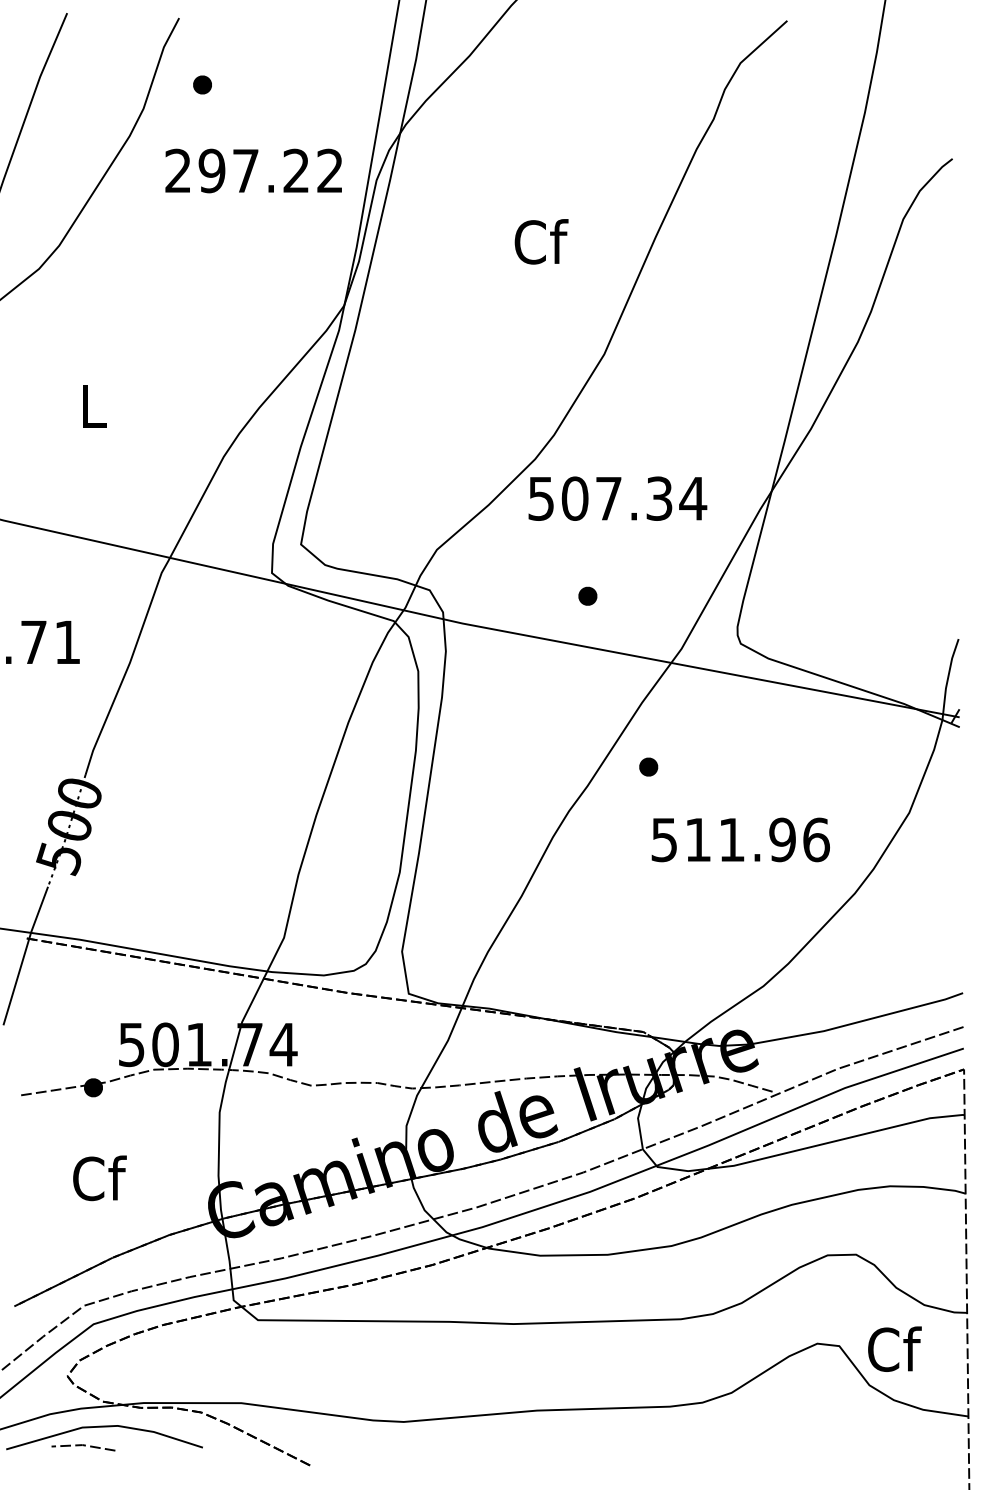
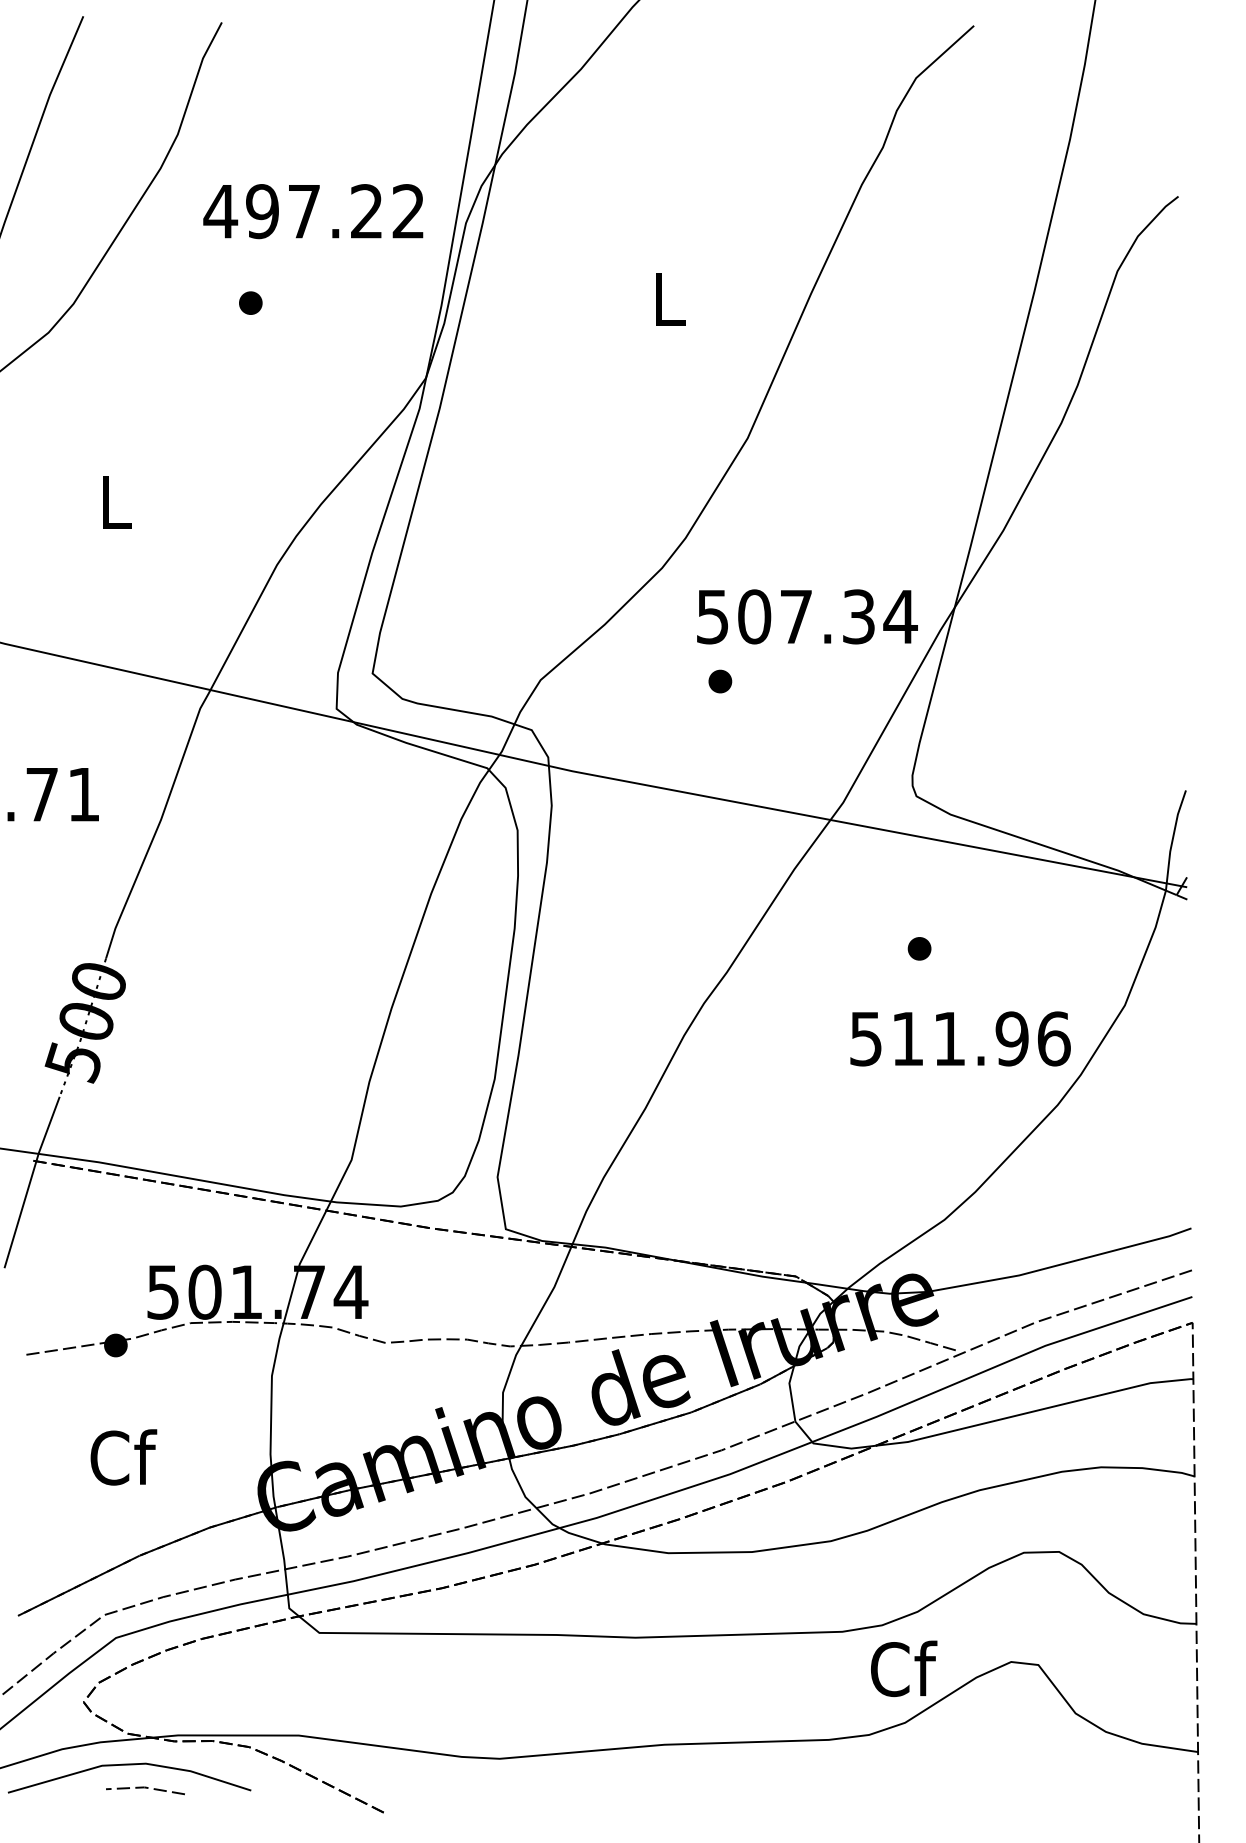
part: (202, 84) -> (250, 302), moved
text: (178, 170) -> (220, 211), 297.22 -> 497.22
text: (541, 242) -> (670, 299), Cf -> L
text: (617, 498) -> (807, 616), moved
part: (587, 596) -> (720, 681), moved
part: (648, 766) -> (919, 948), moved
text: (740, 839) -> (960, 1038), moved
text: (895, 1348) -> (904, 1668), moved
line: (83, 1445) -> (145, 1788), moved

